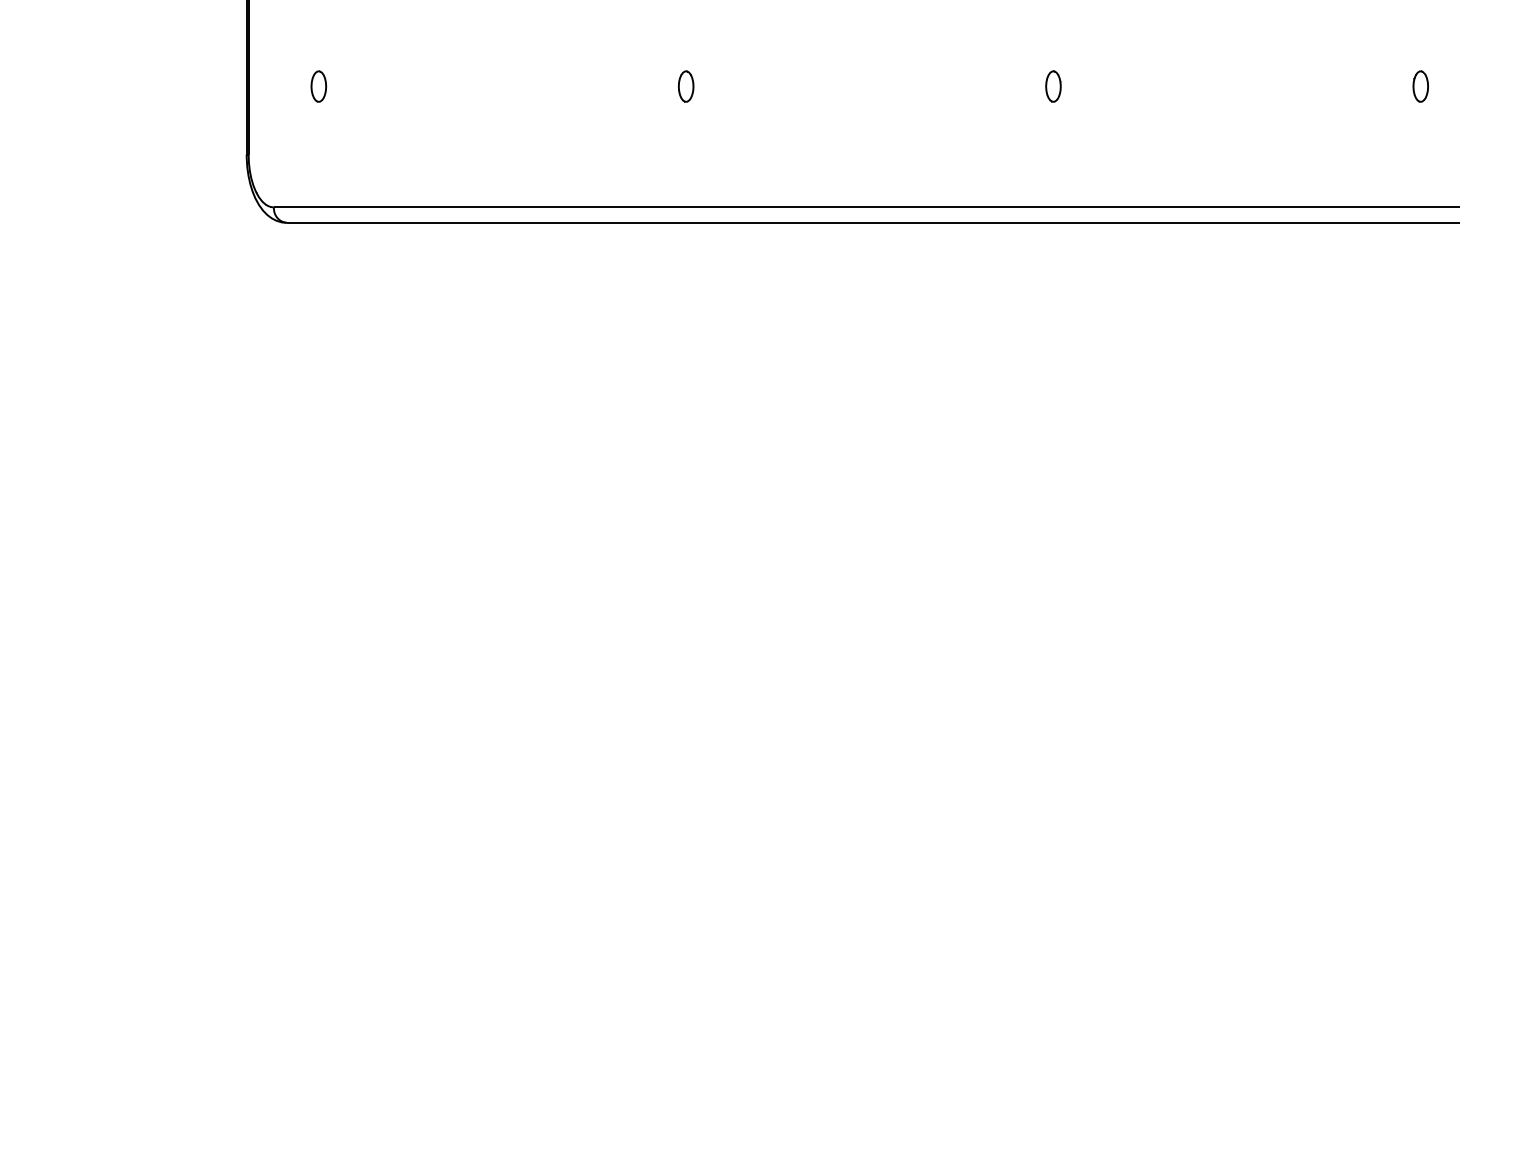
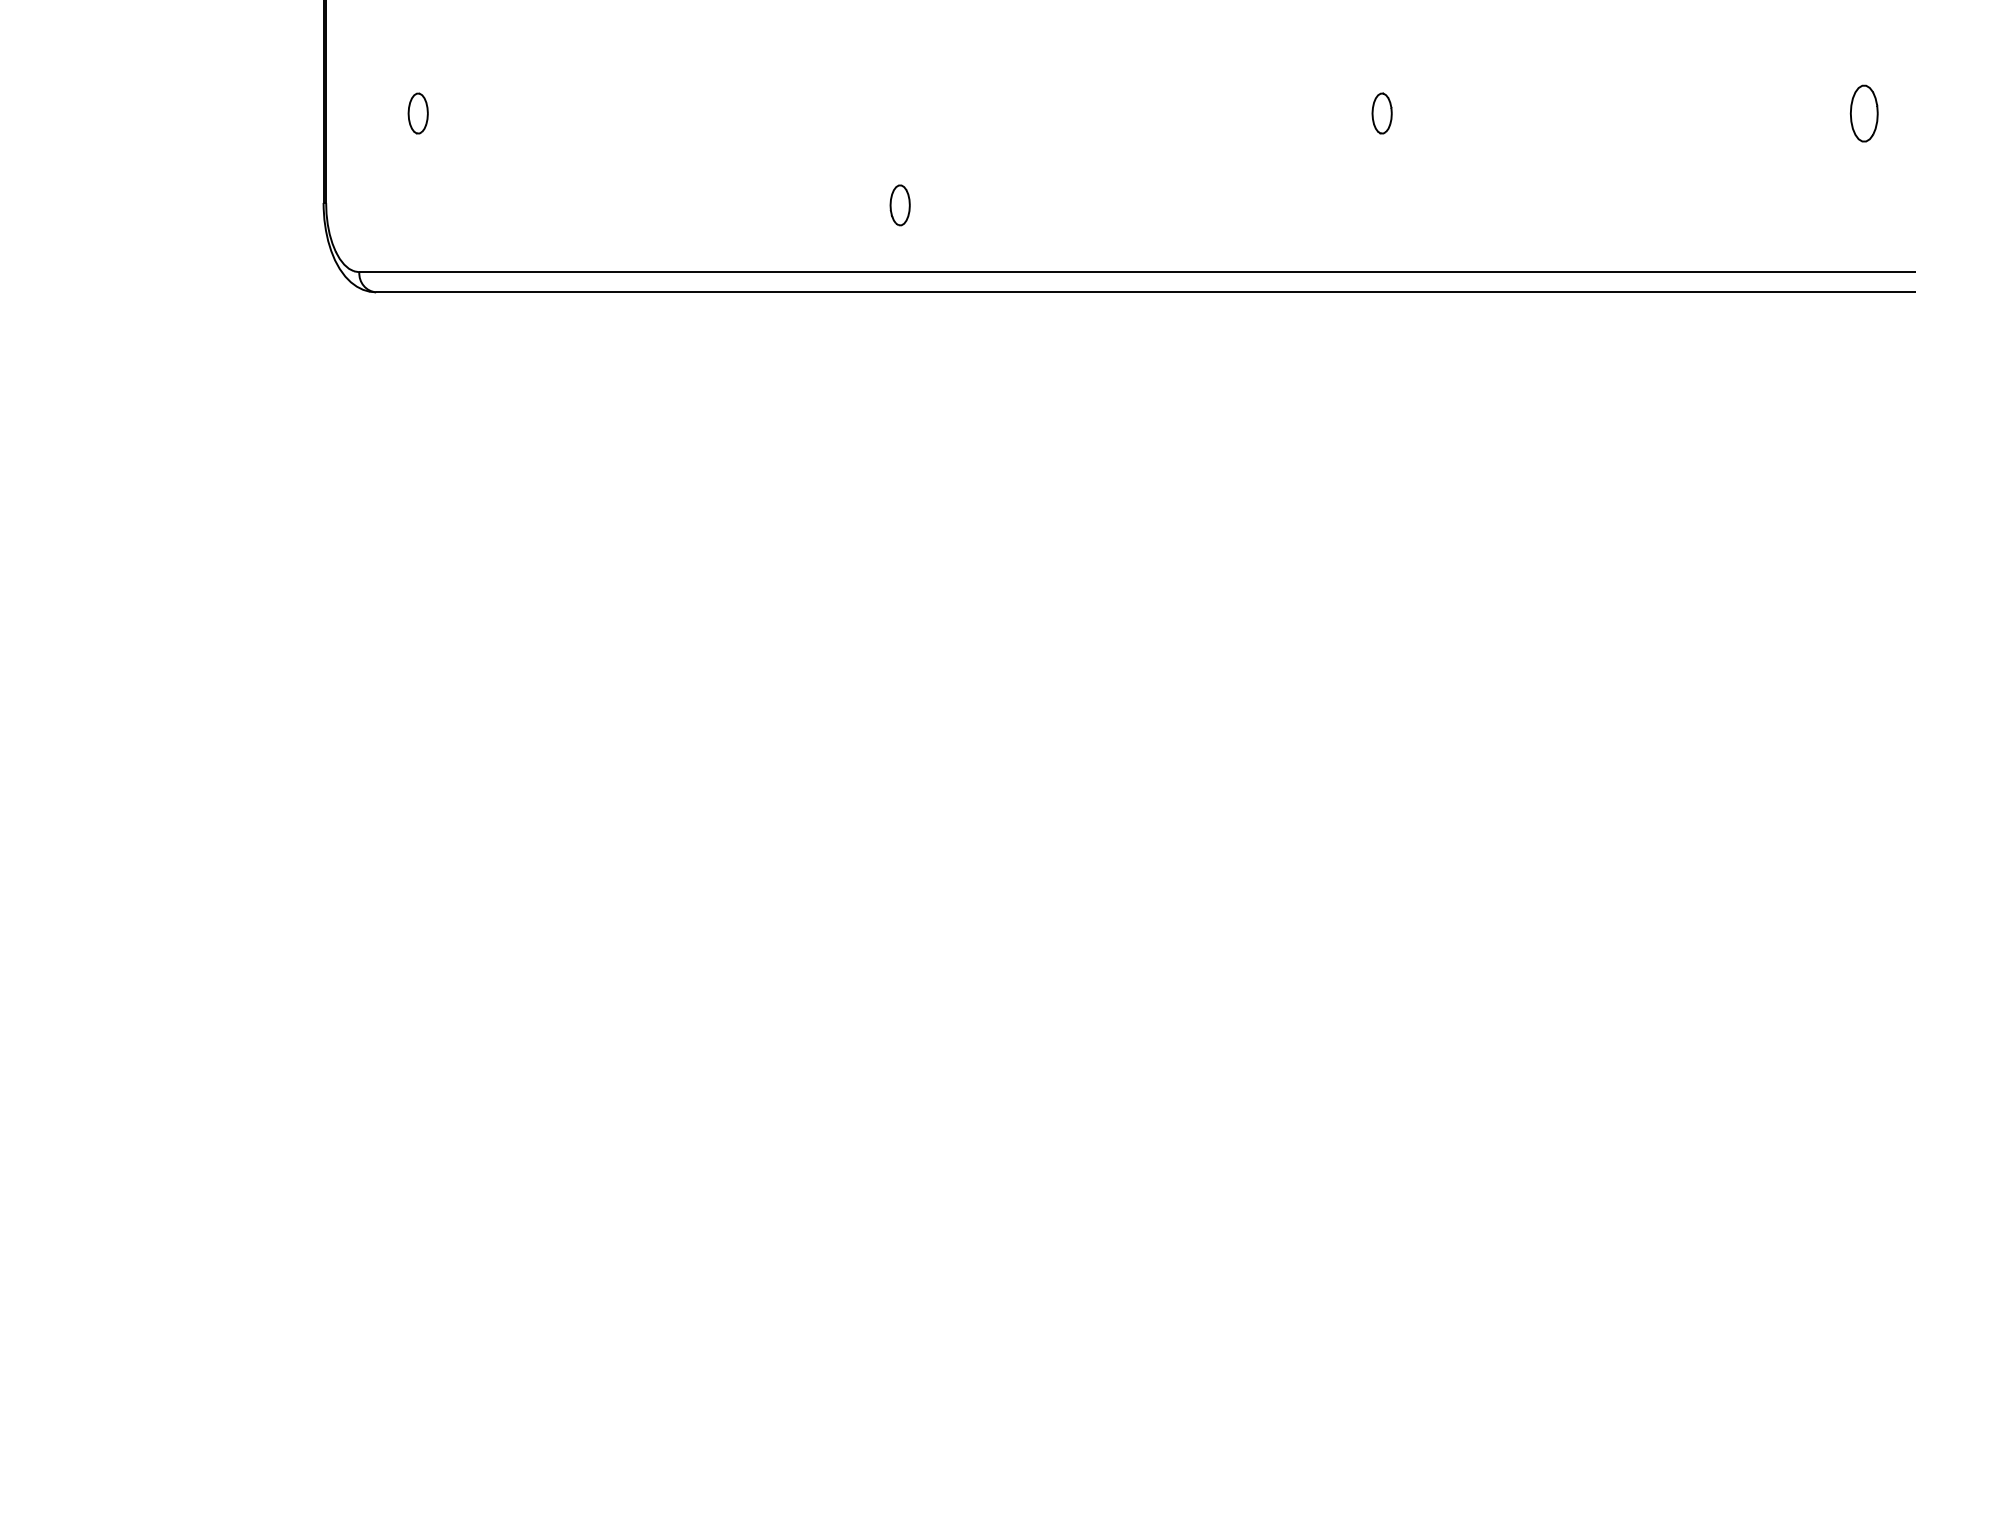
part: (685, 86) -> (899, 205), moved
part: (1420, 86) -> (1863, 113), size x1.4

